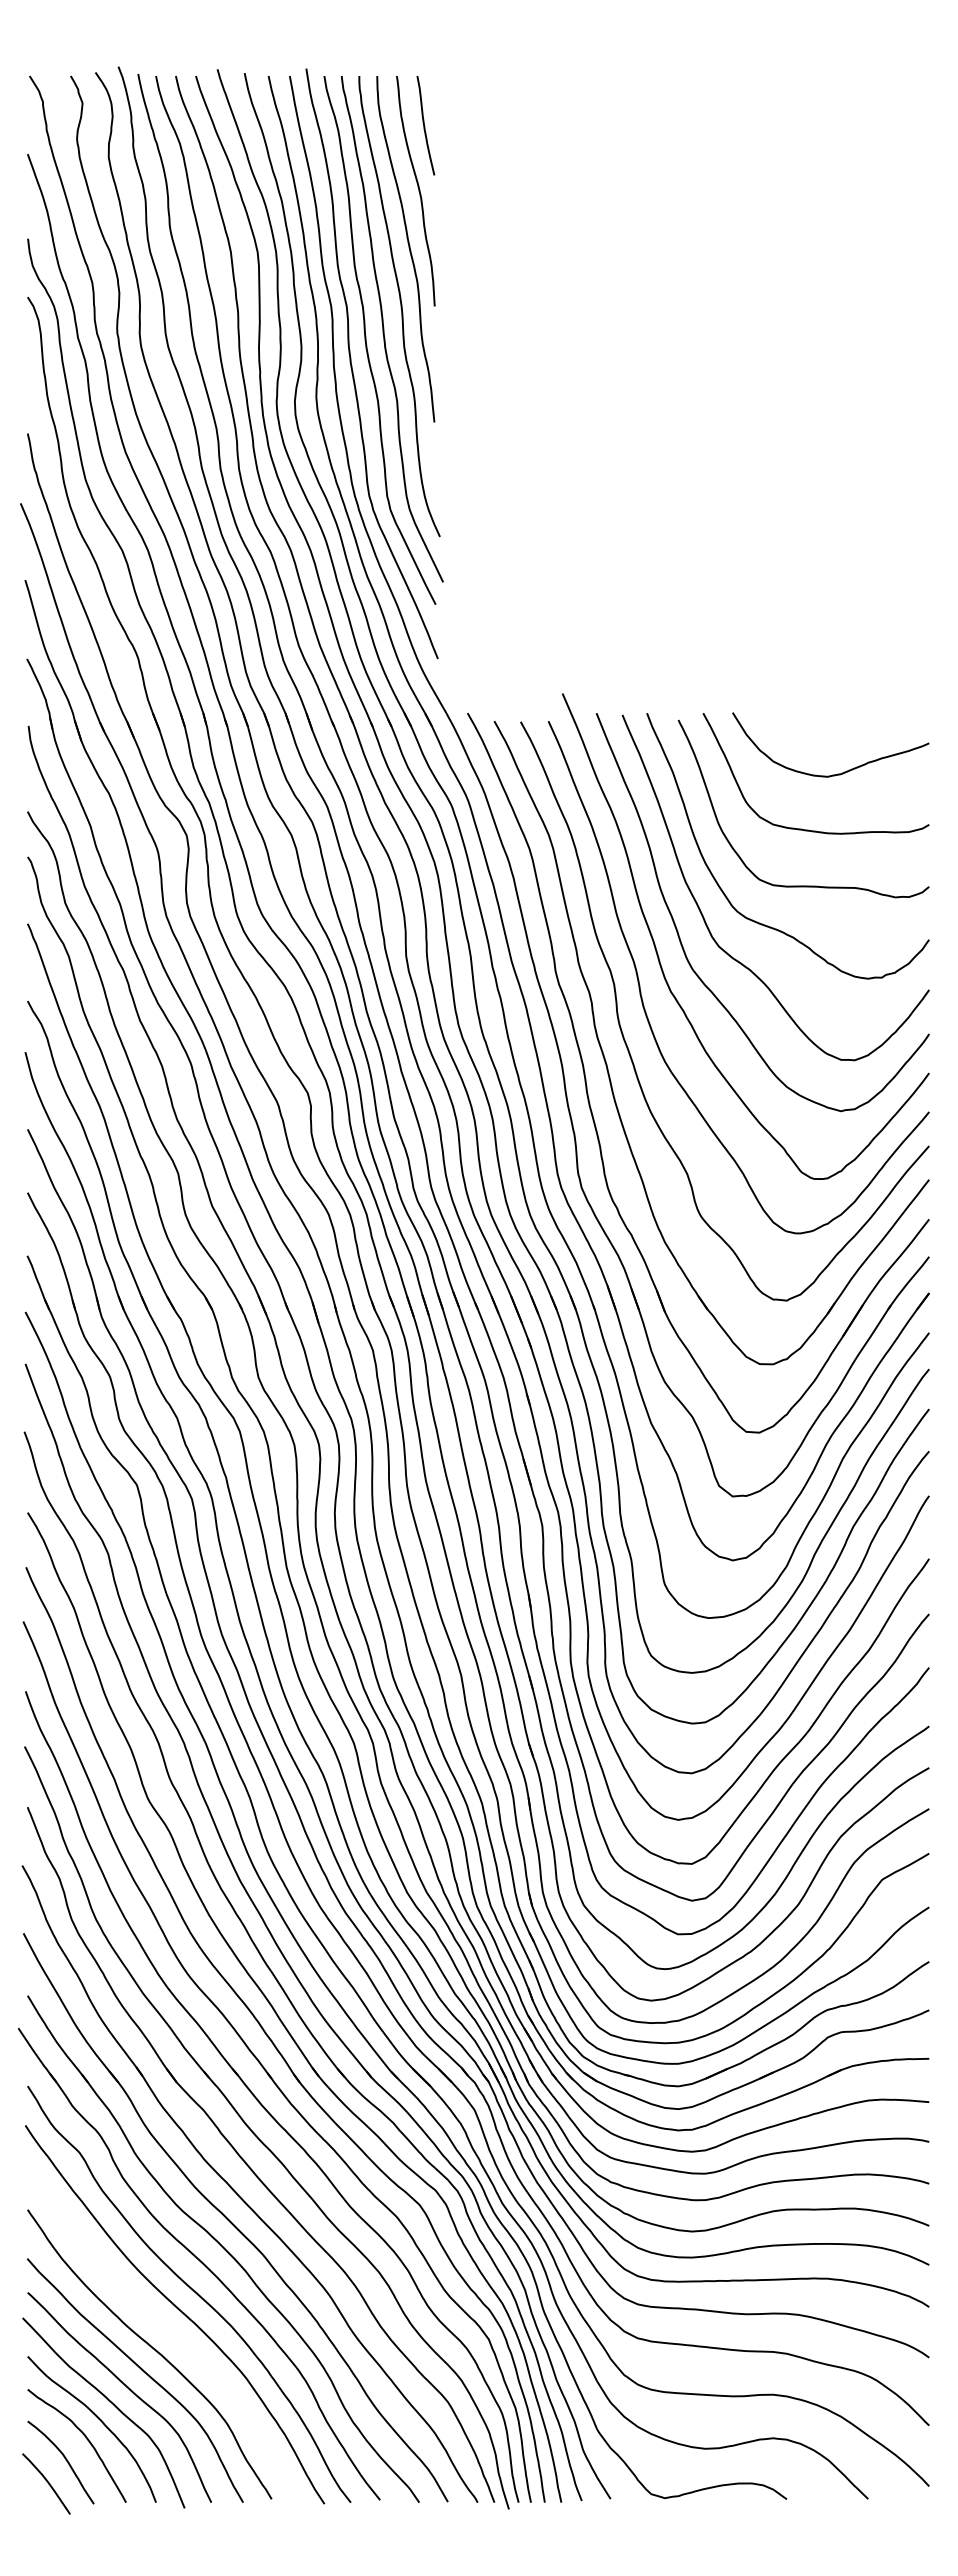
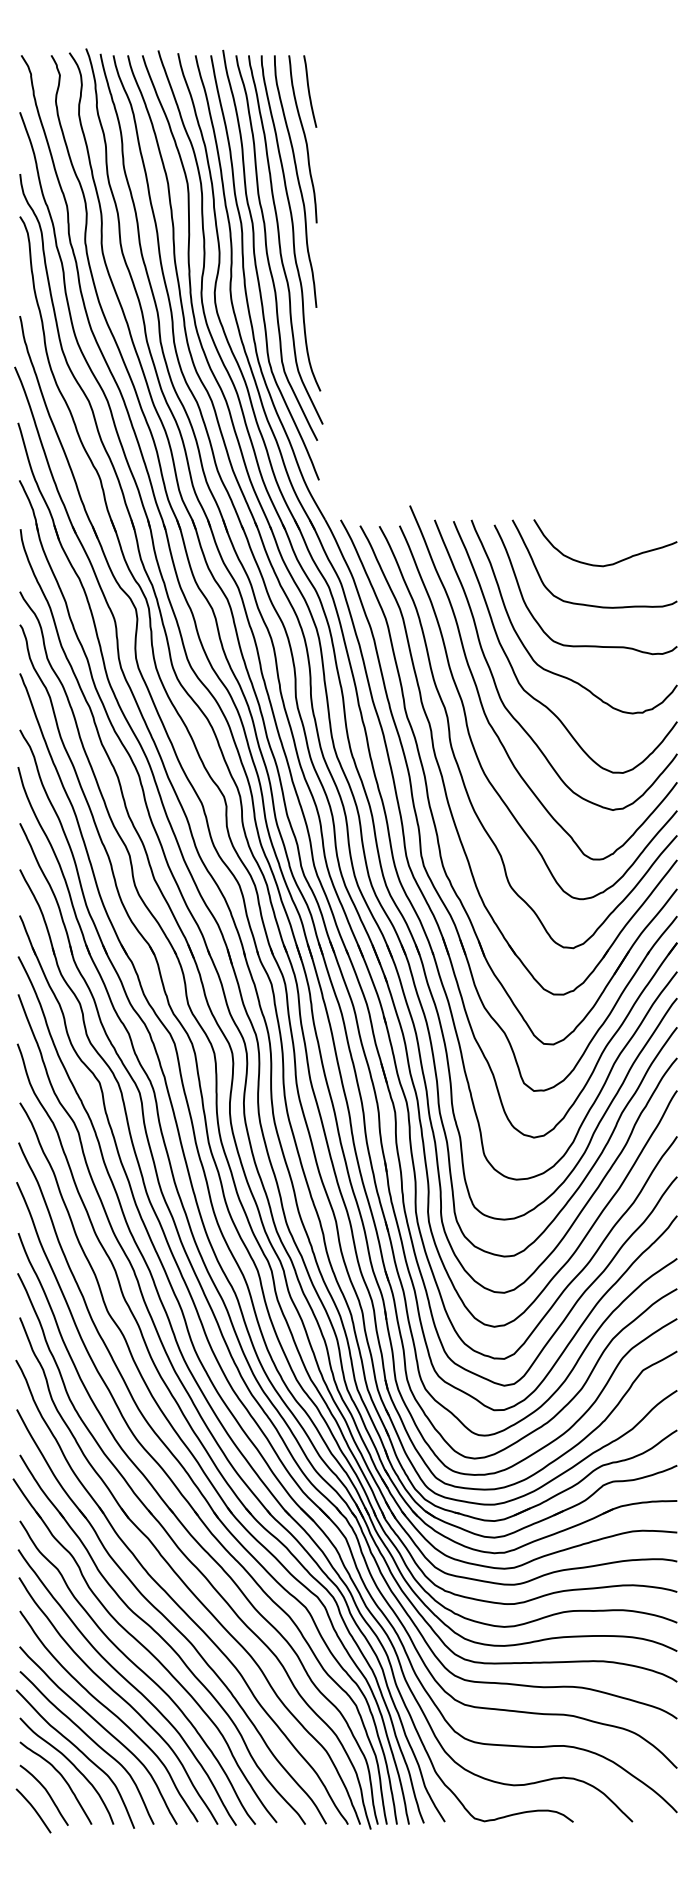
curve: (165, 2328) -> (120, 1697), added

